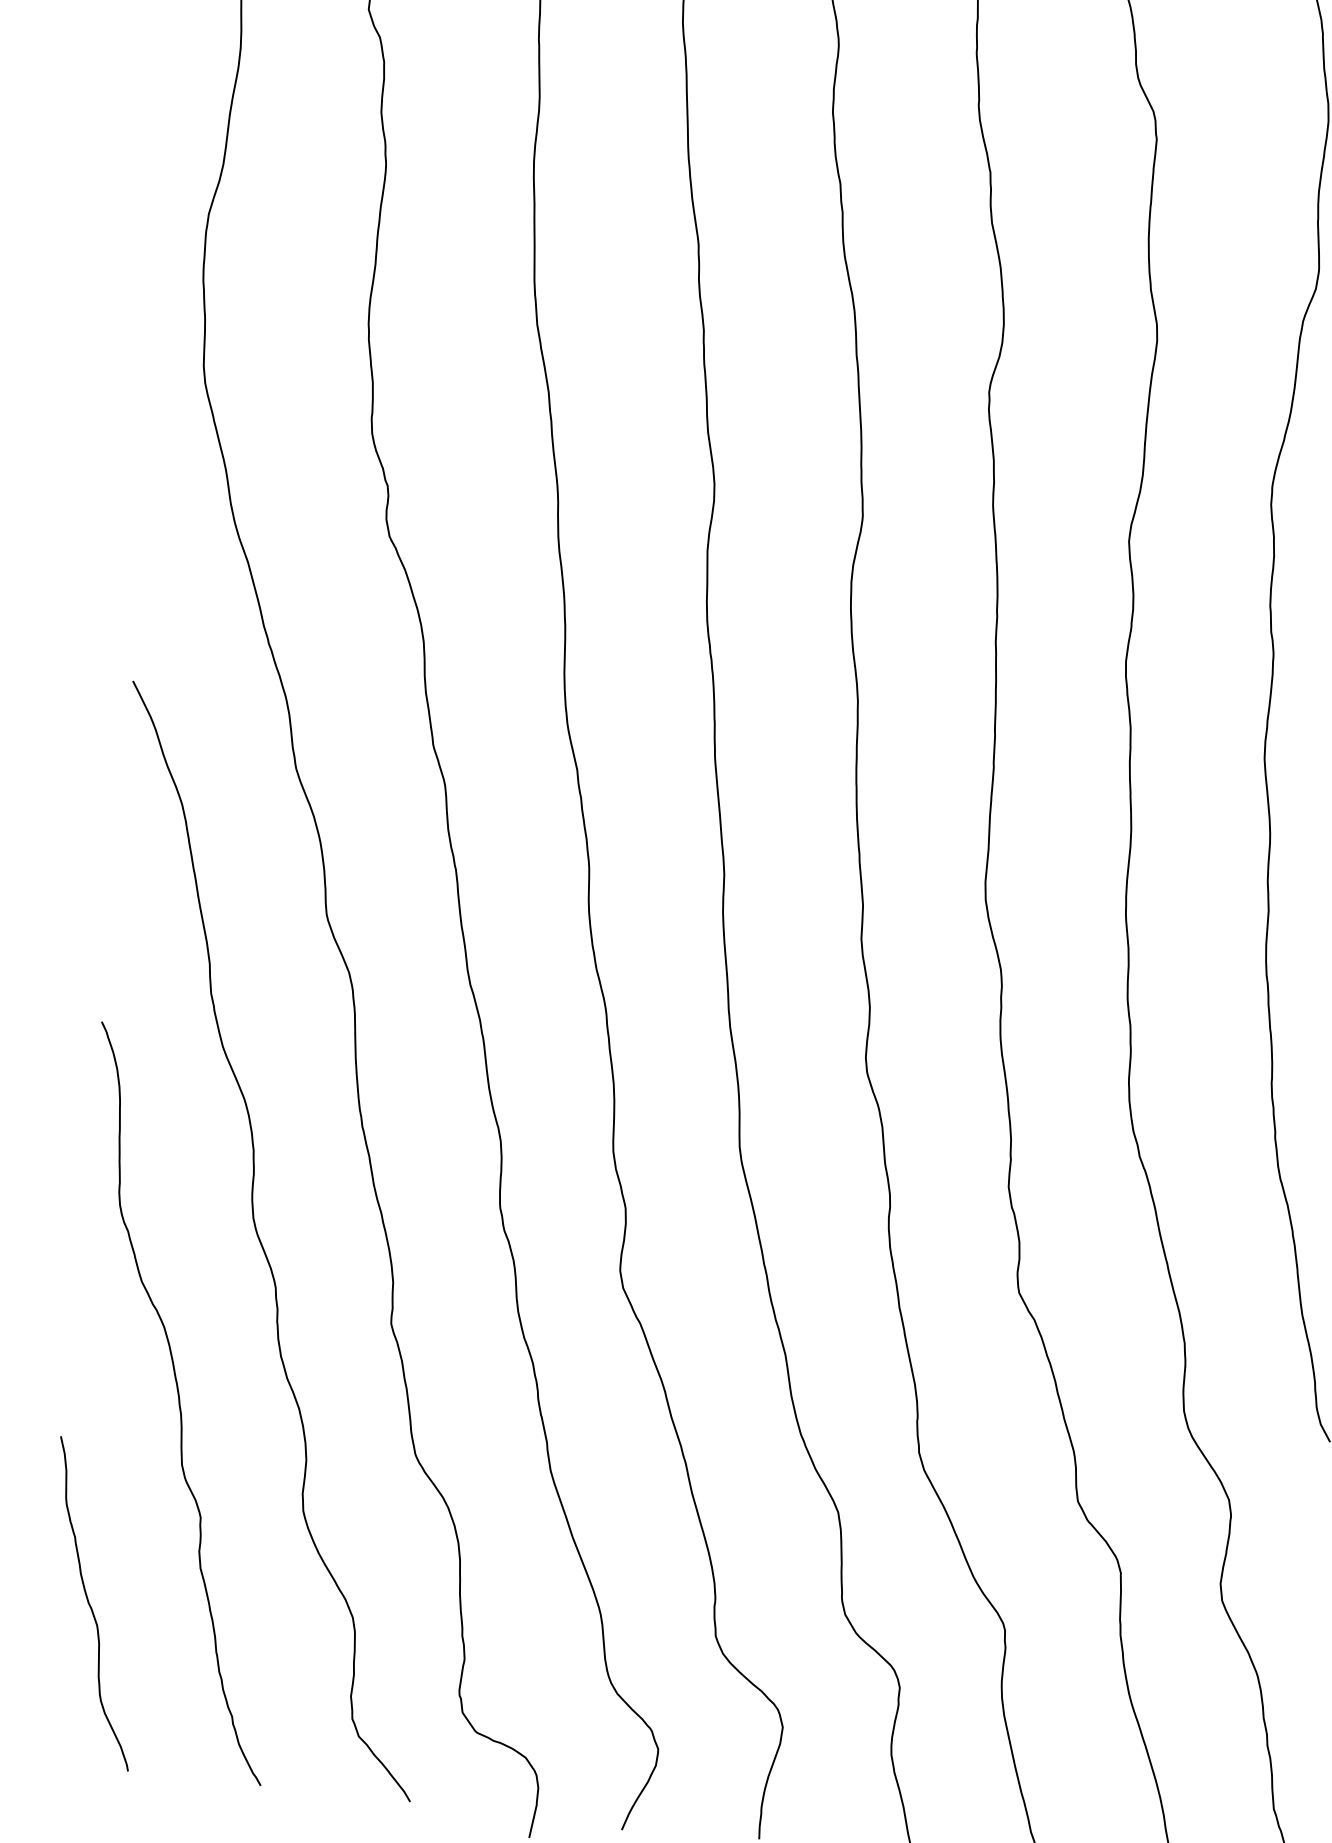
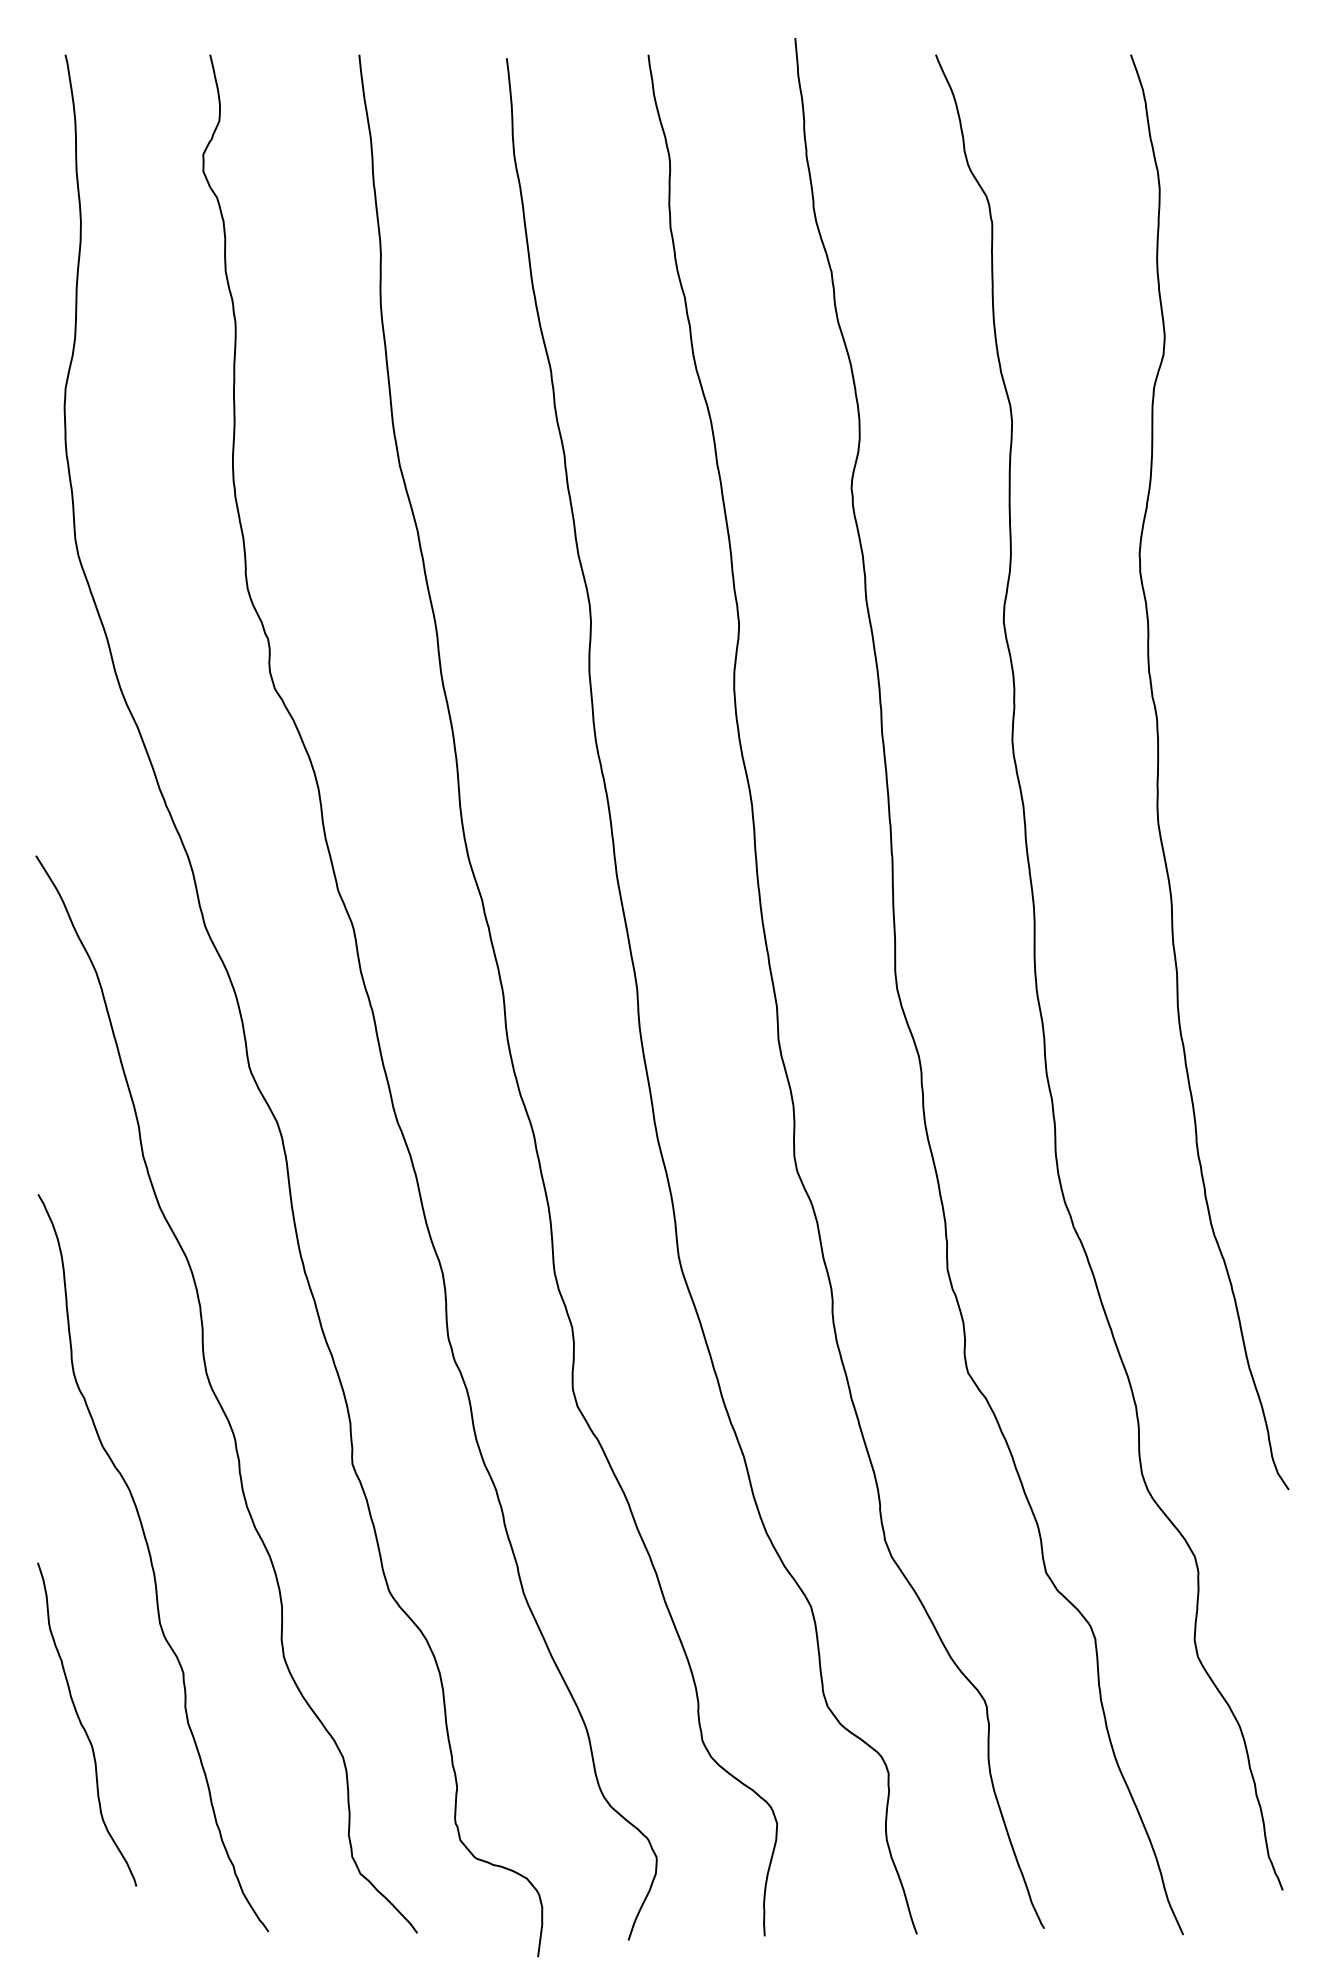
curve: (90, 1604) -> (83, 1725), moved

